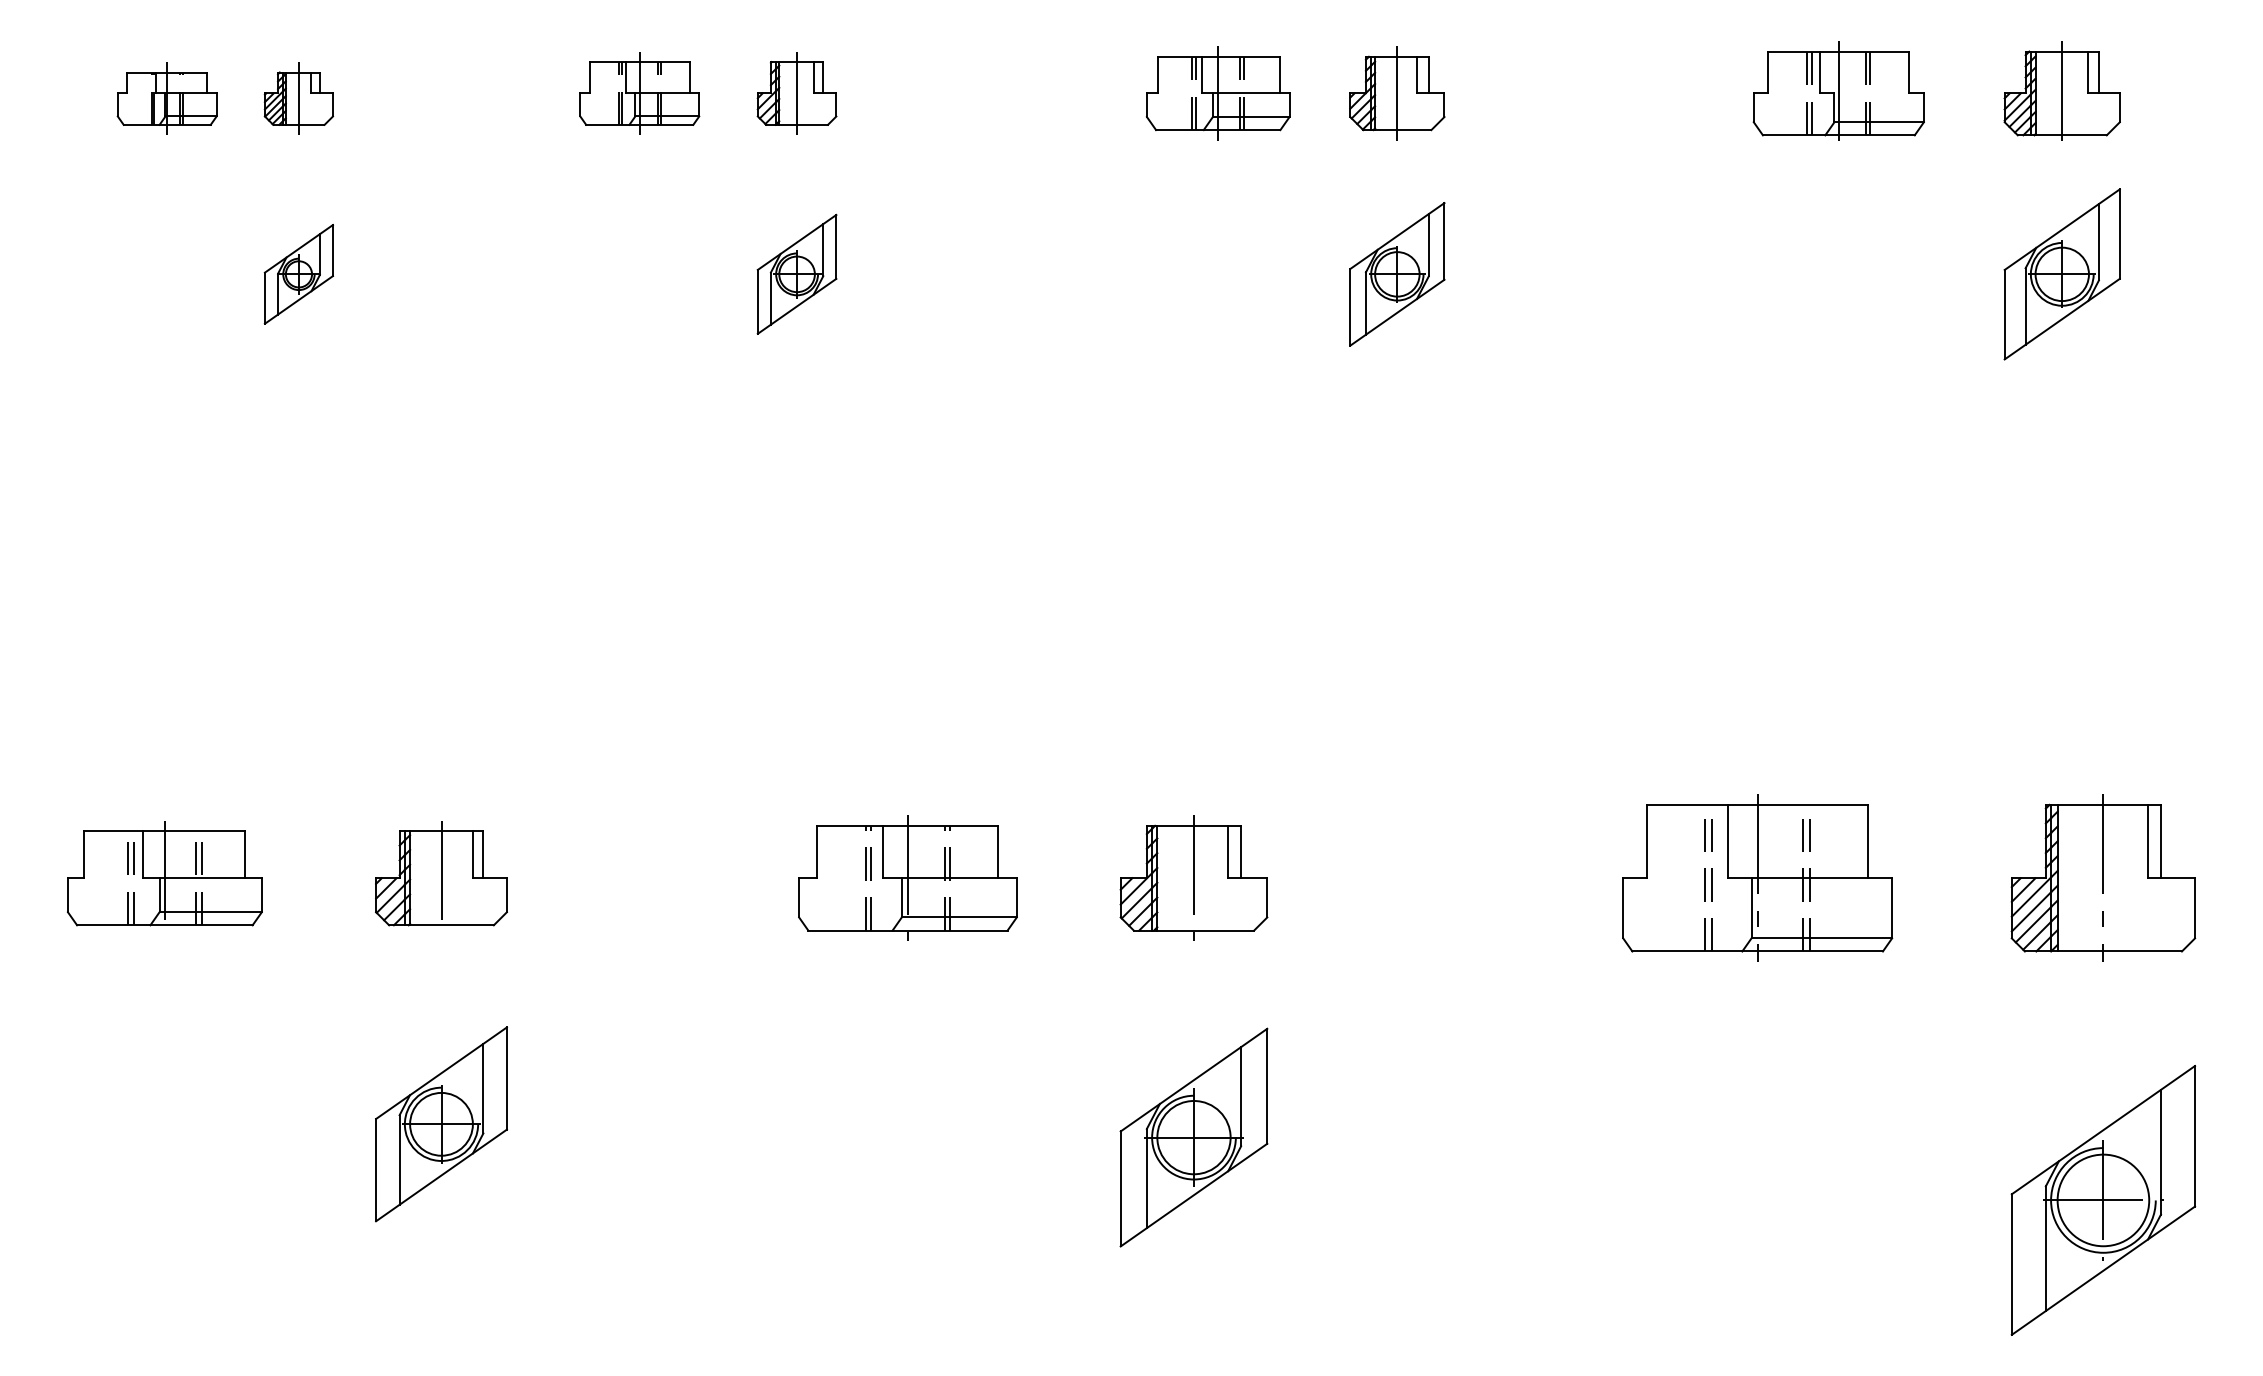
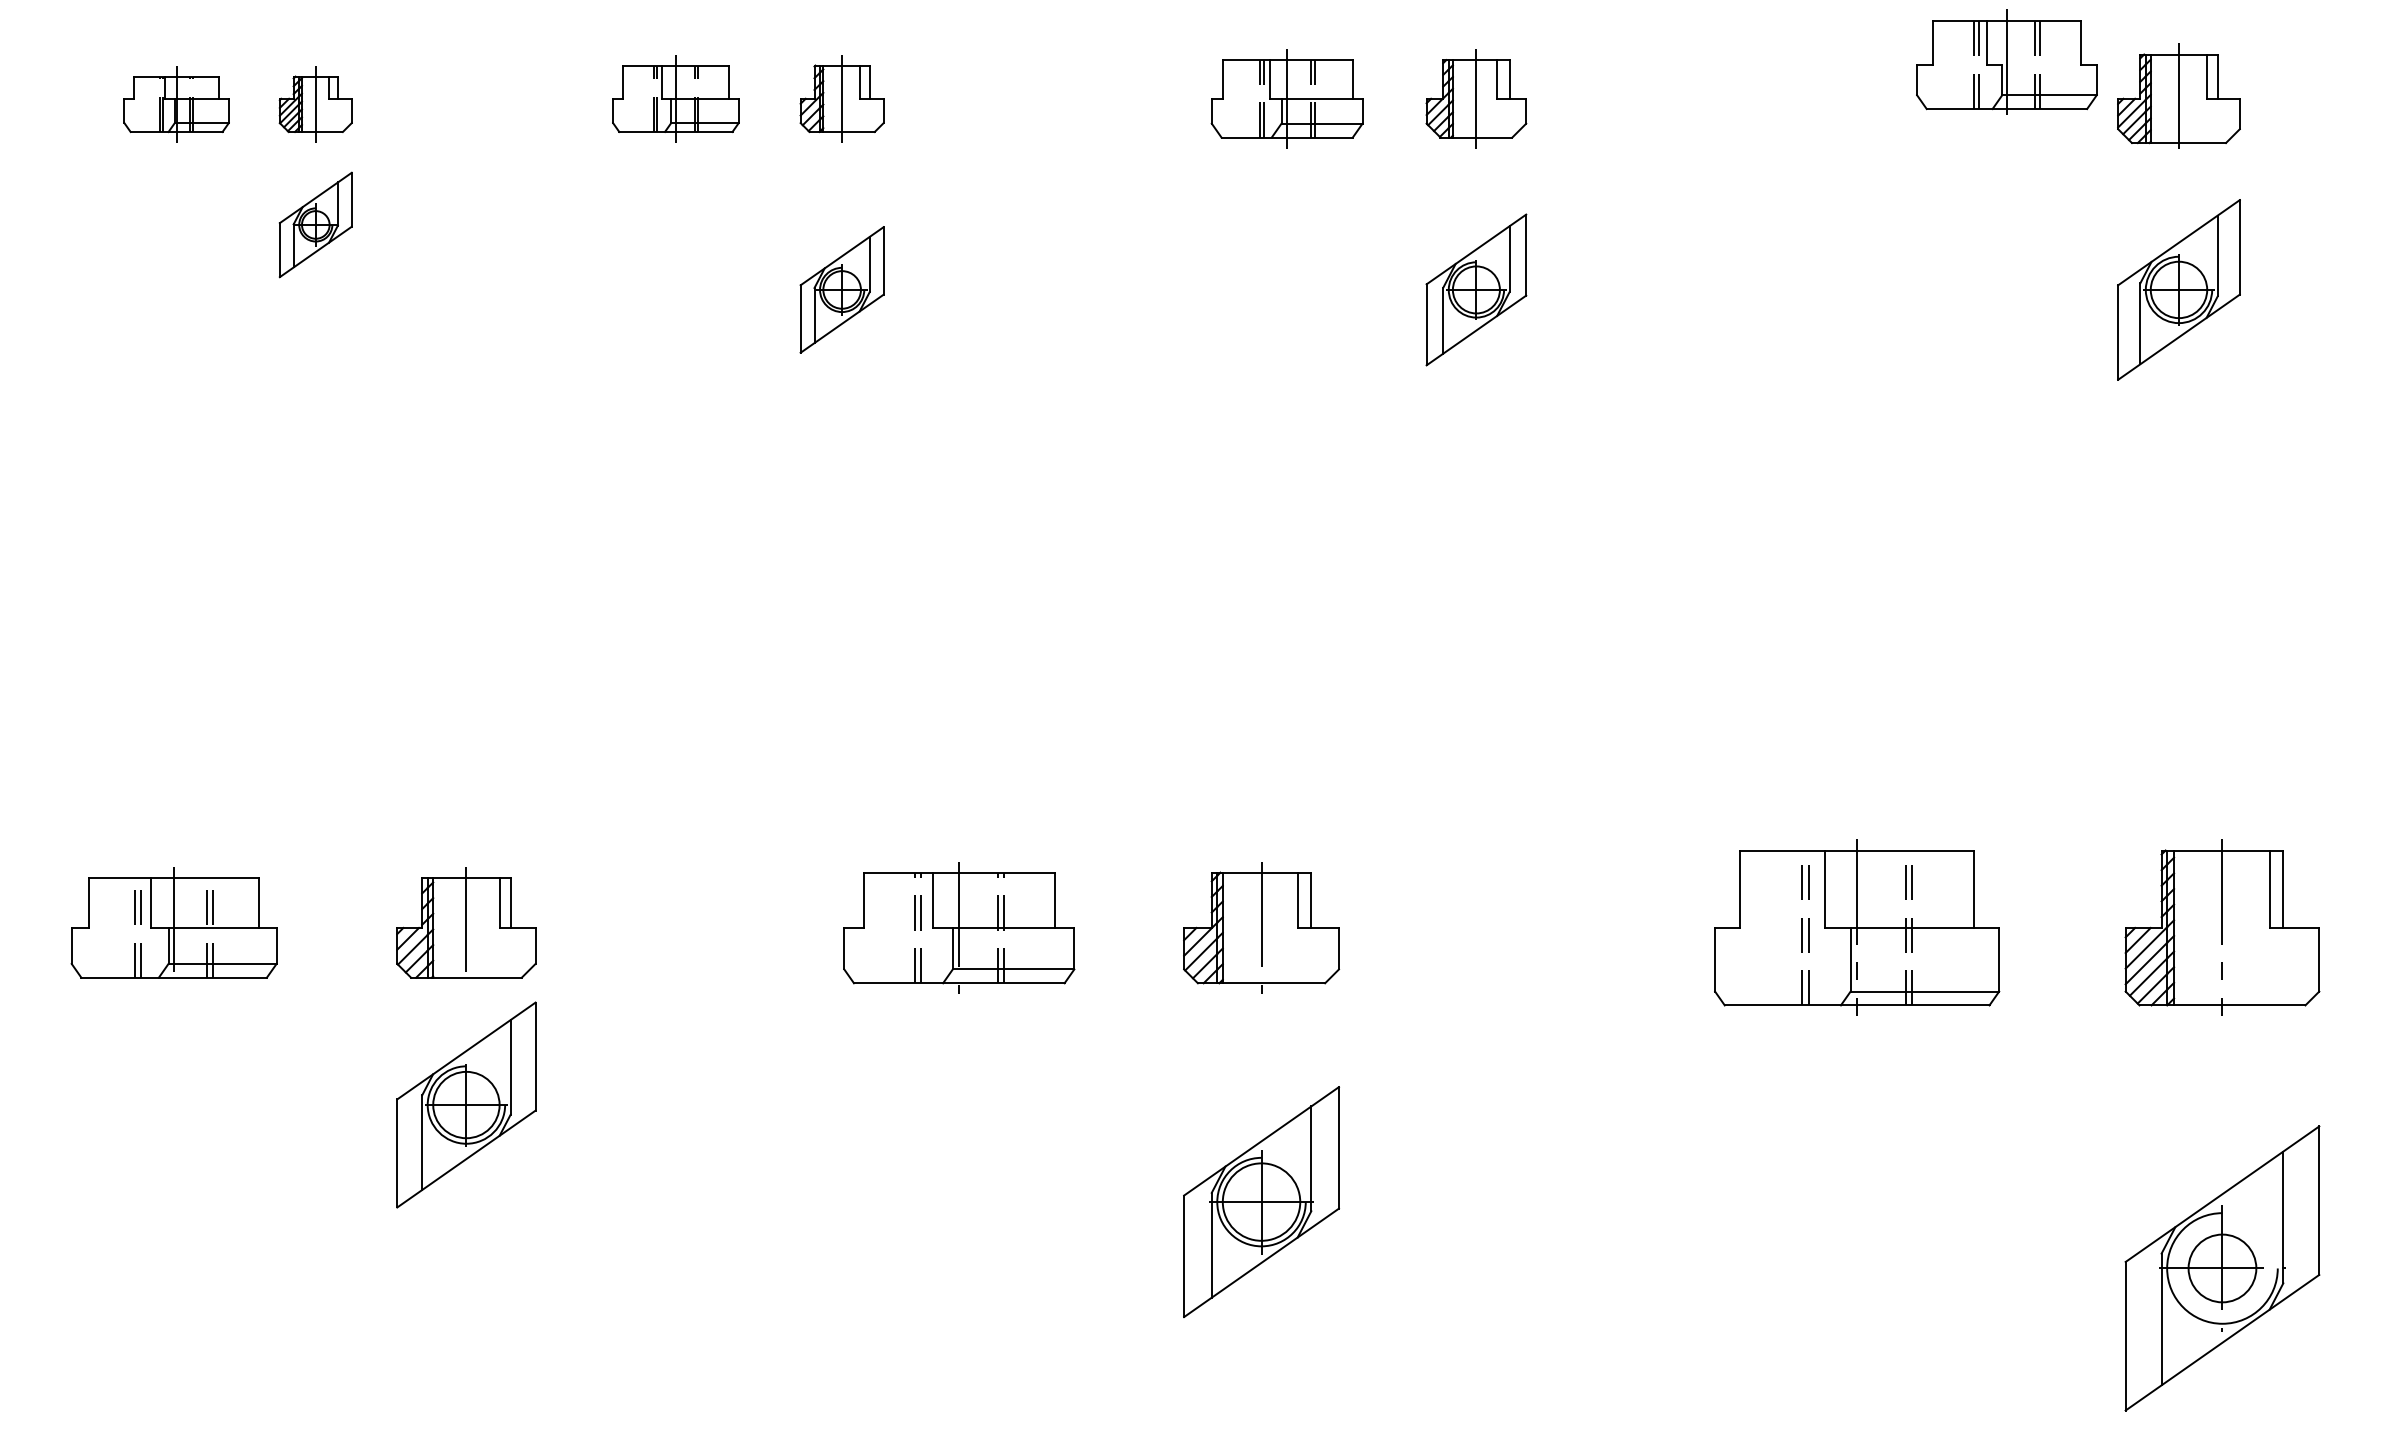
part: (1838, 90) -> (2006, 61), moved
part: (298, 273) -> (315, 224), moved
part: (441, 1123) -> (466, 1104), moved
circle: (2103, 1200) -> (2222, 1268), size x0.7

